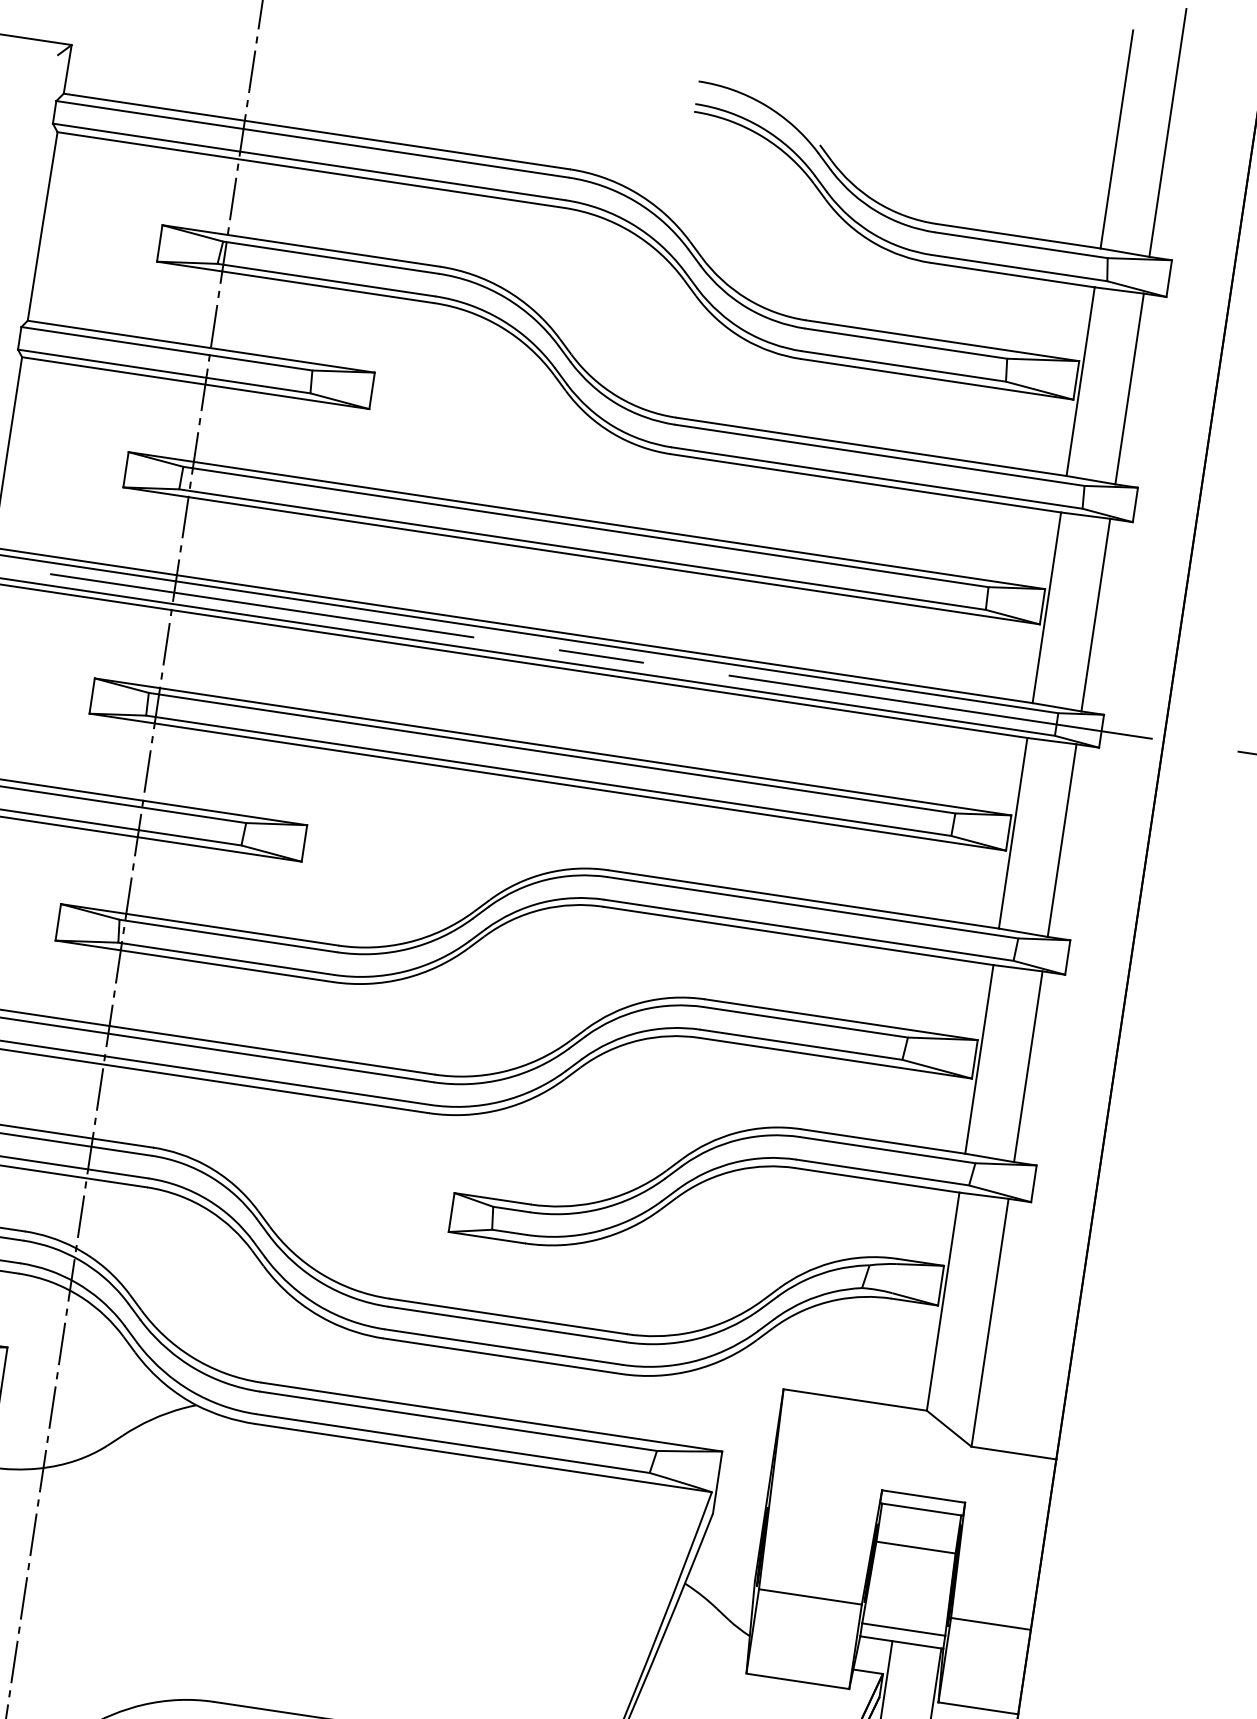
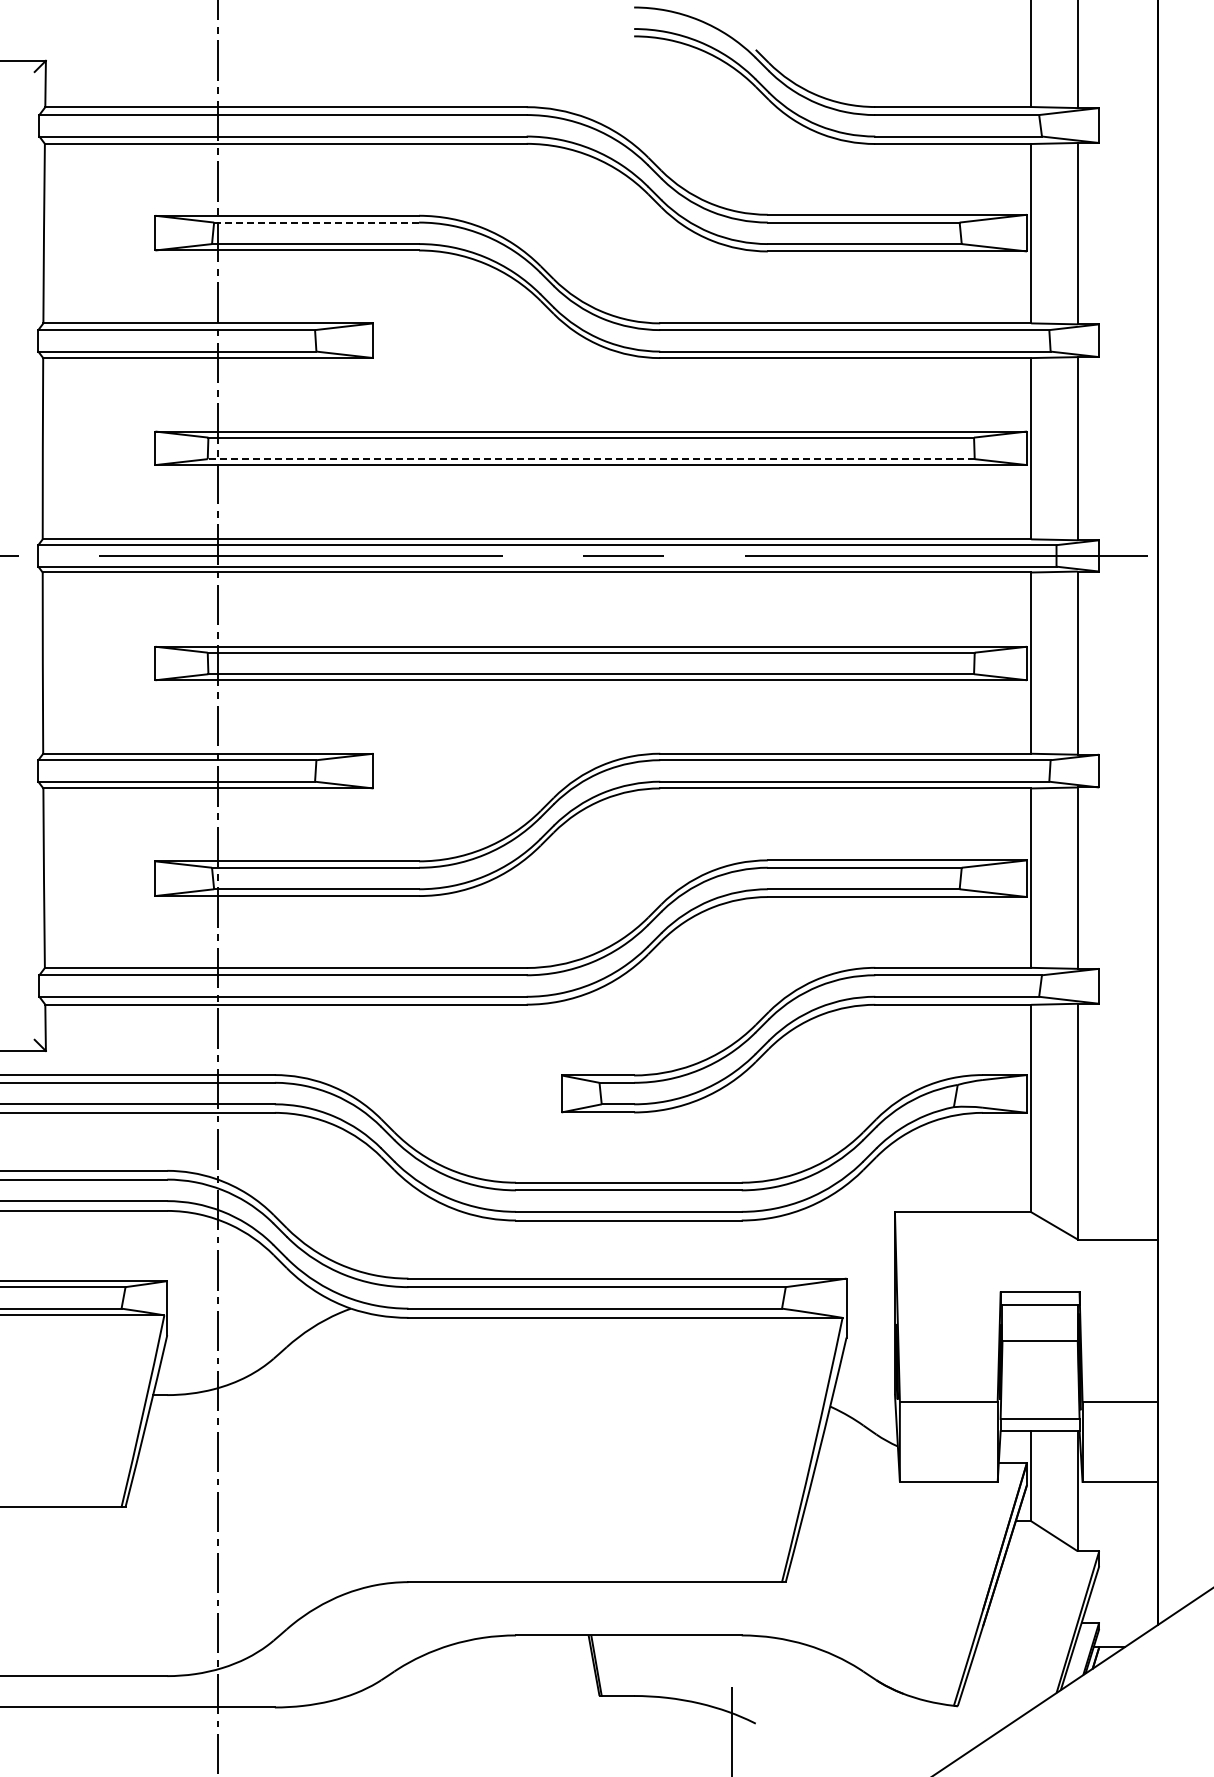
line: (330, 257) -> (316, 222), solid -> dashed
line: (581, 549) -> (590, 459), solid -> dashed

